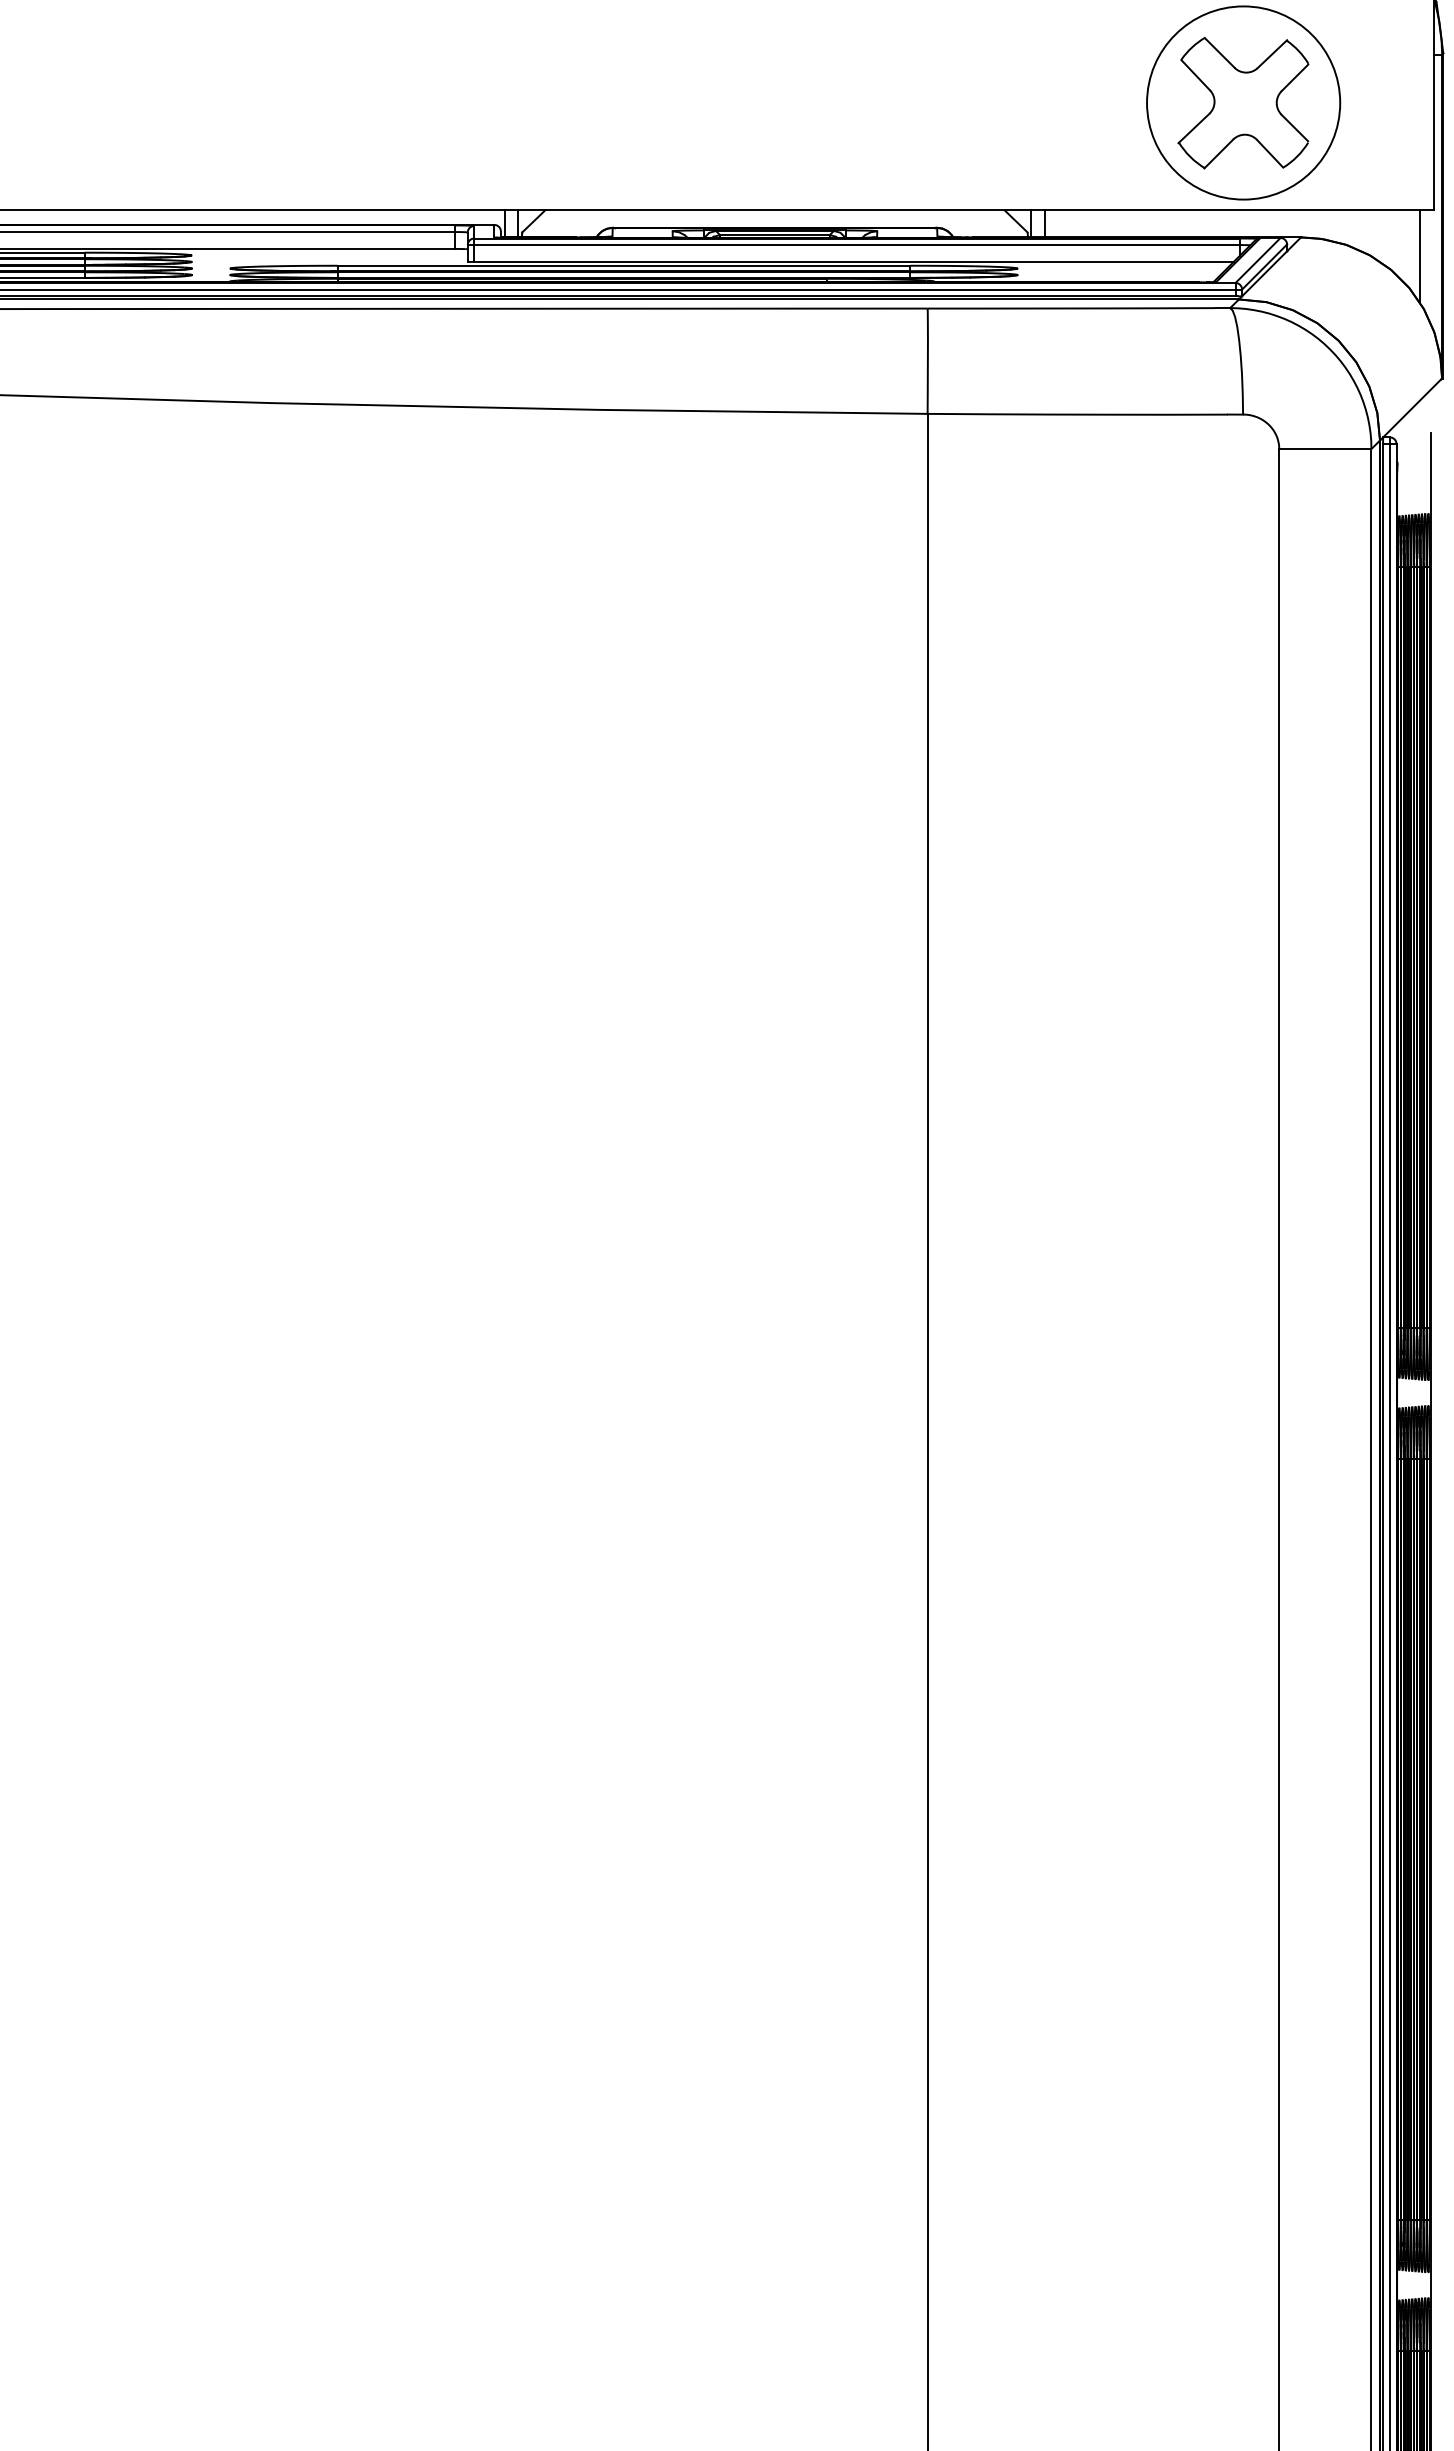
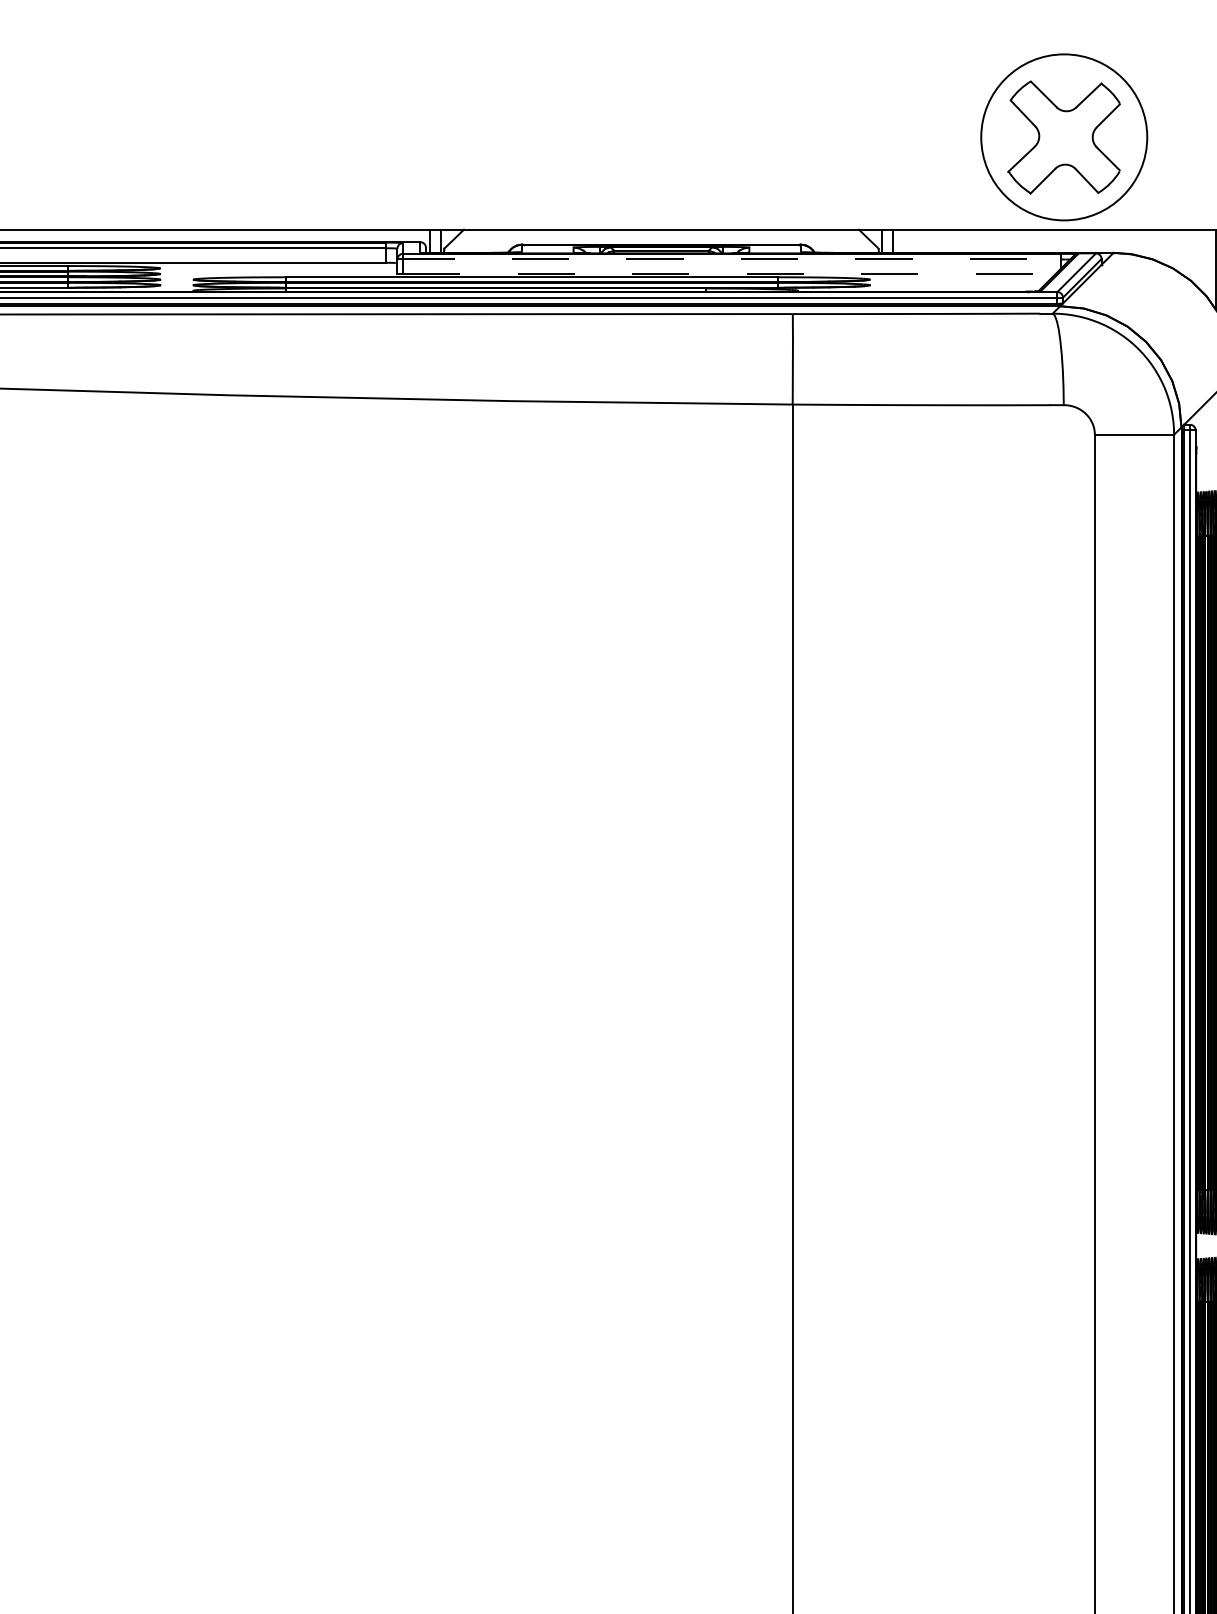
line: (854, 245) -> (729, 259), solid -> dashed
line: (853, 261) -> (728, 273), solid -> dashed

